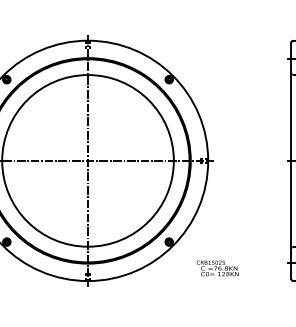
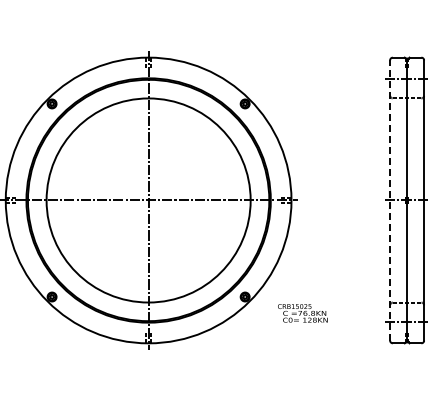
line: (291, 160) -> (390, 200), solid -> dashed
text: (217, 268) -> (302, 313), moved

